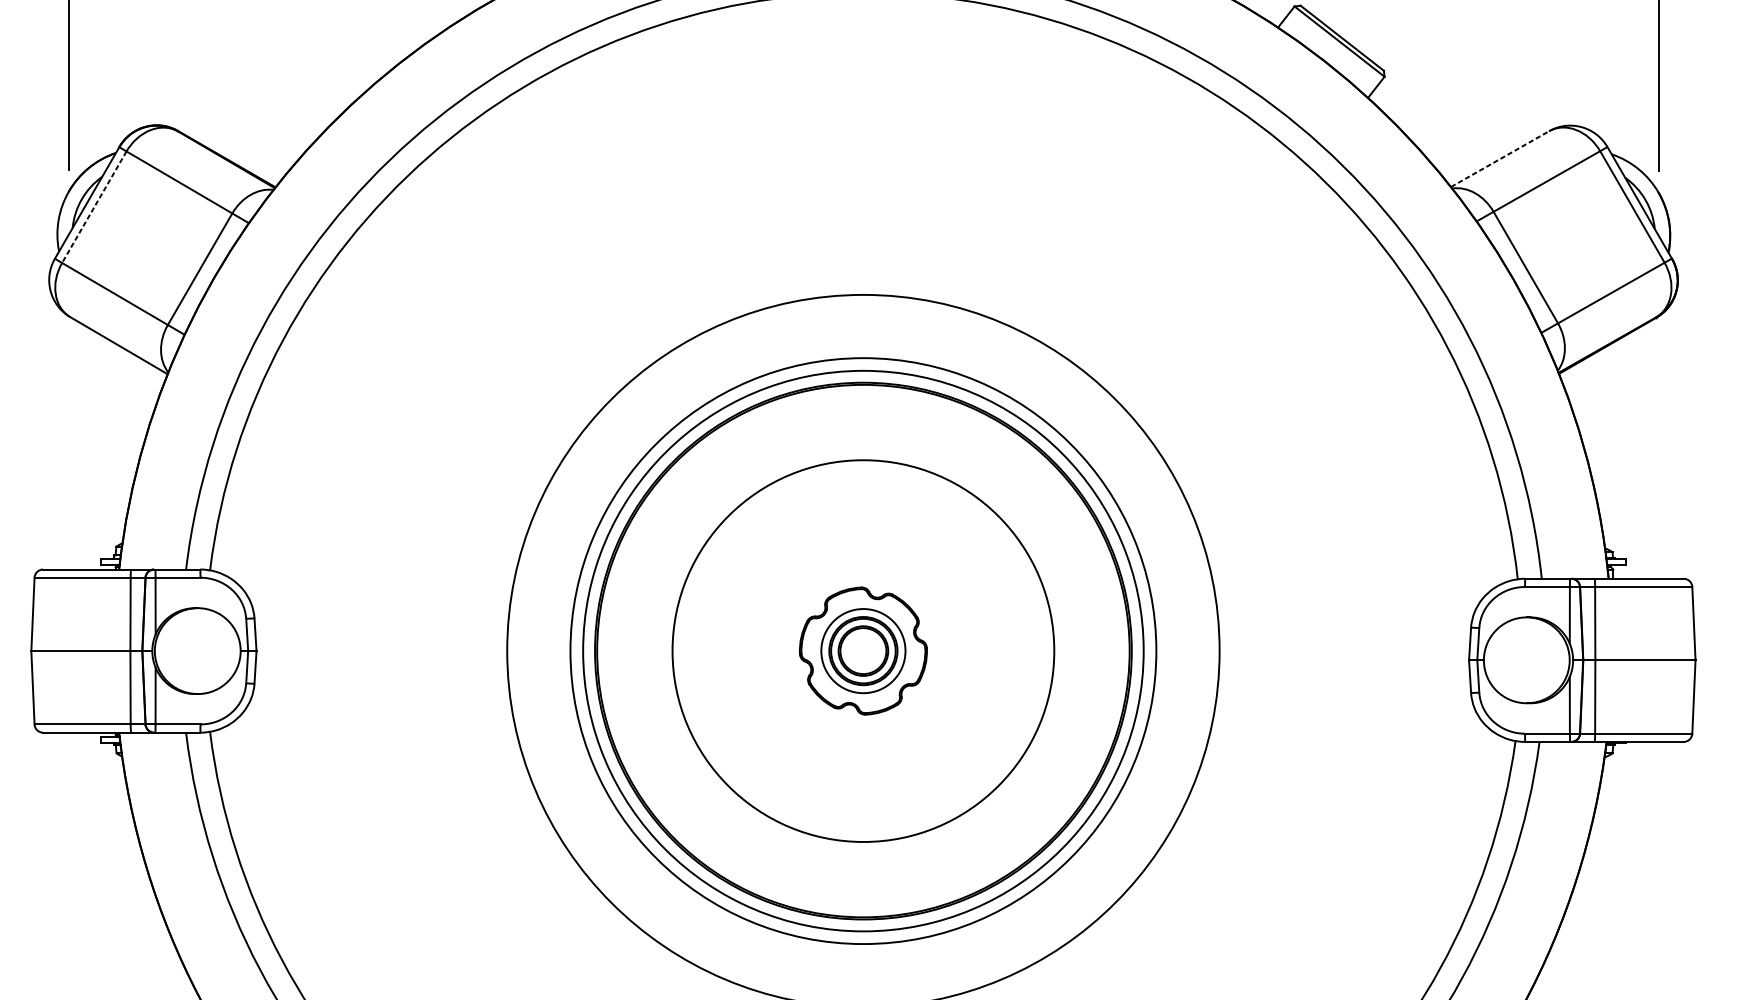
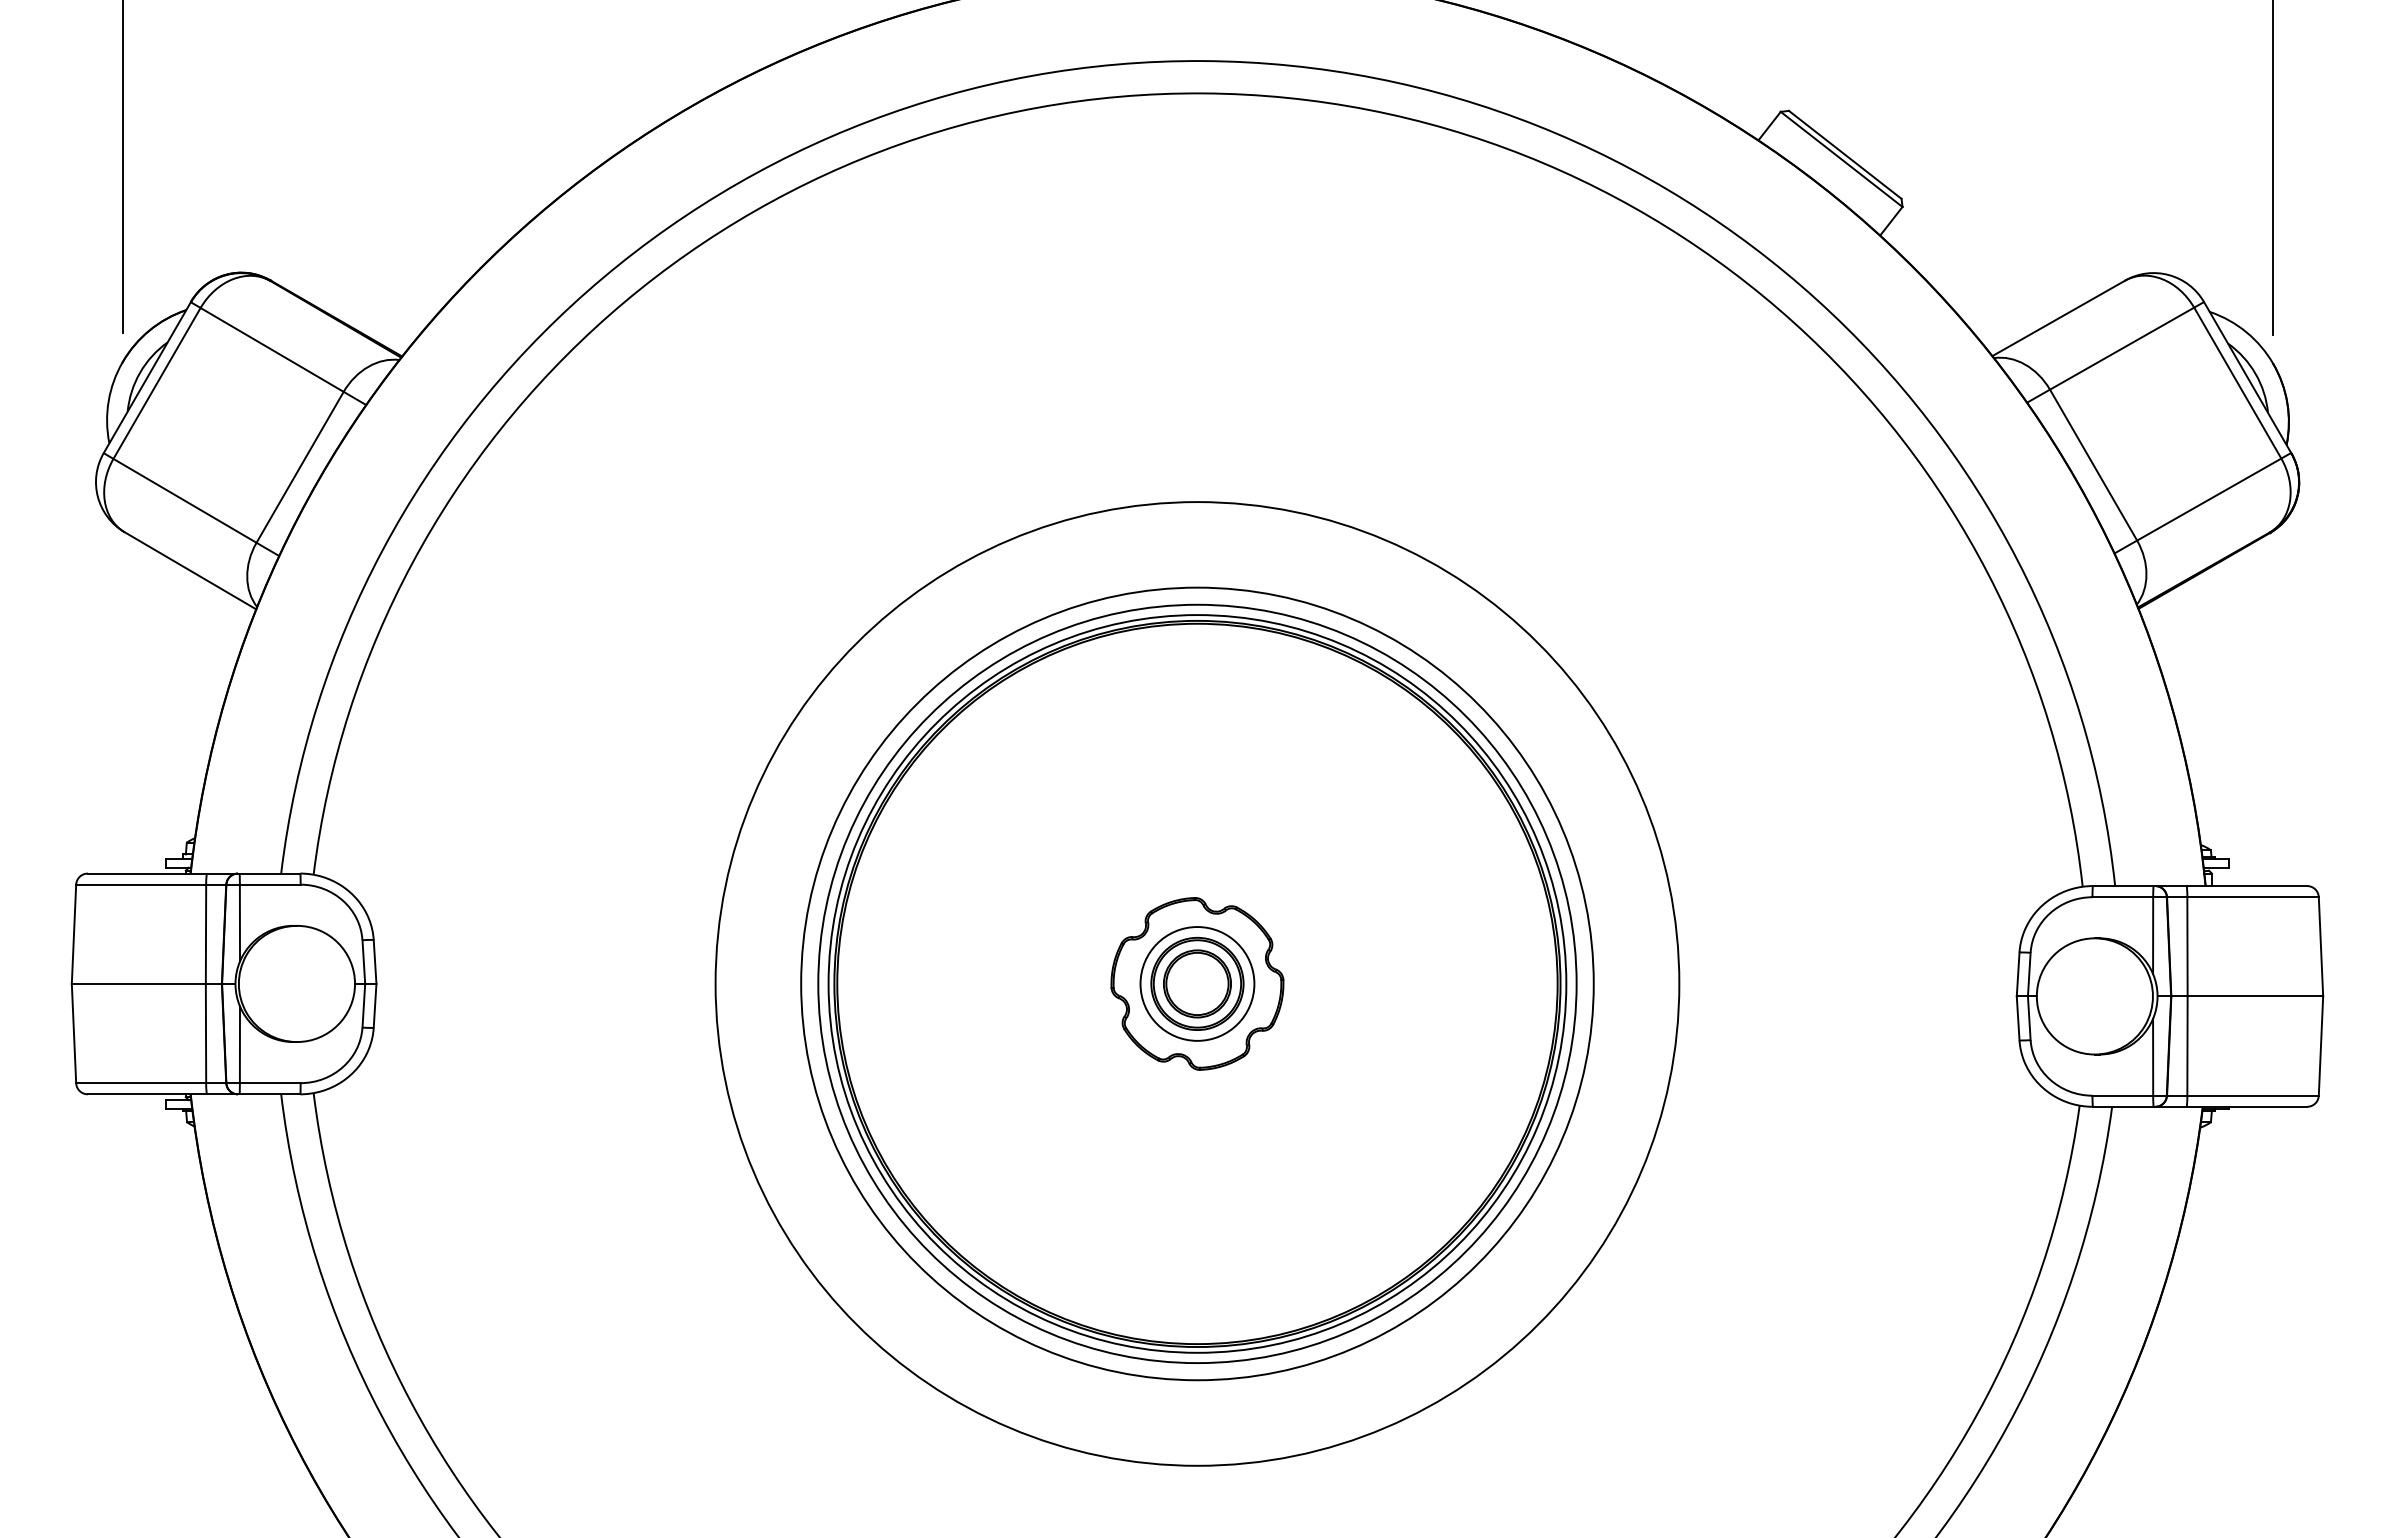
line: (1500, 159) -> (2059, 318), dashed -> solid
line: (93, 207) -> (156, 383), dashed -> solid
circle: (863, 650) -> (1197, 983), size x1.43

